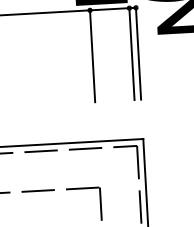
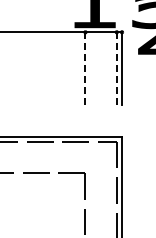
line: (131, 53) -> (116, 68), solid -> dashed
line: (92, 55) -> (85, 68), solid -> dashed

